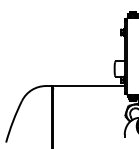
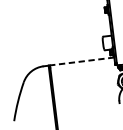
line: (89, 85) -> (82, 61), solid -> dashed

